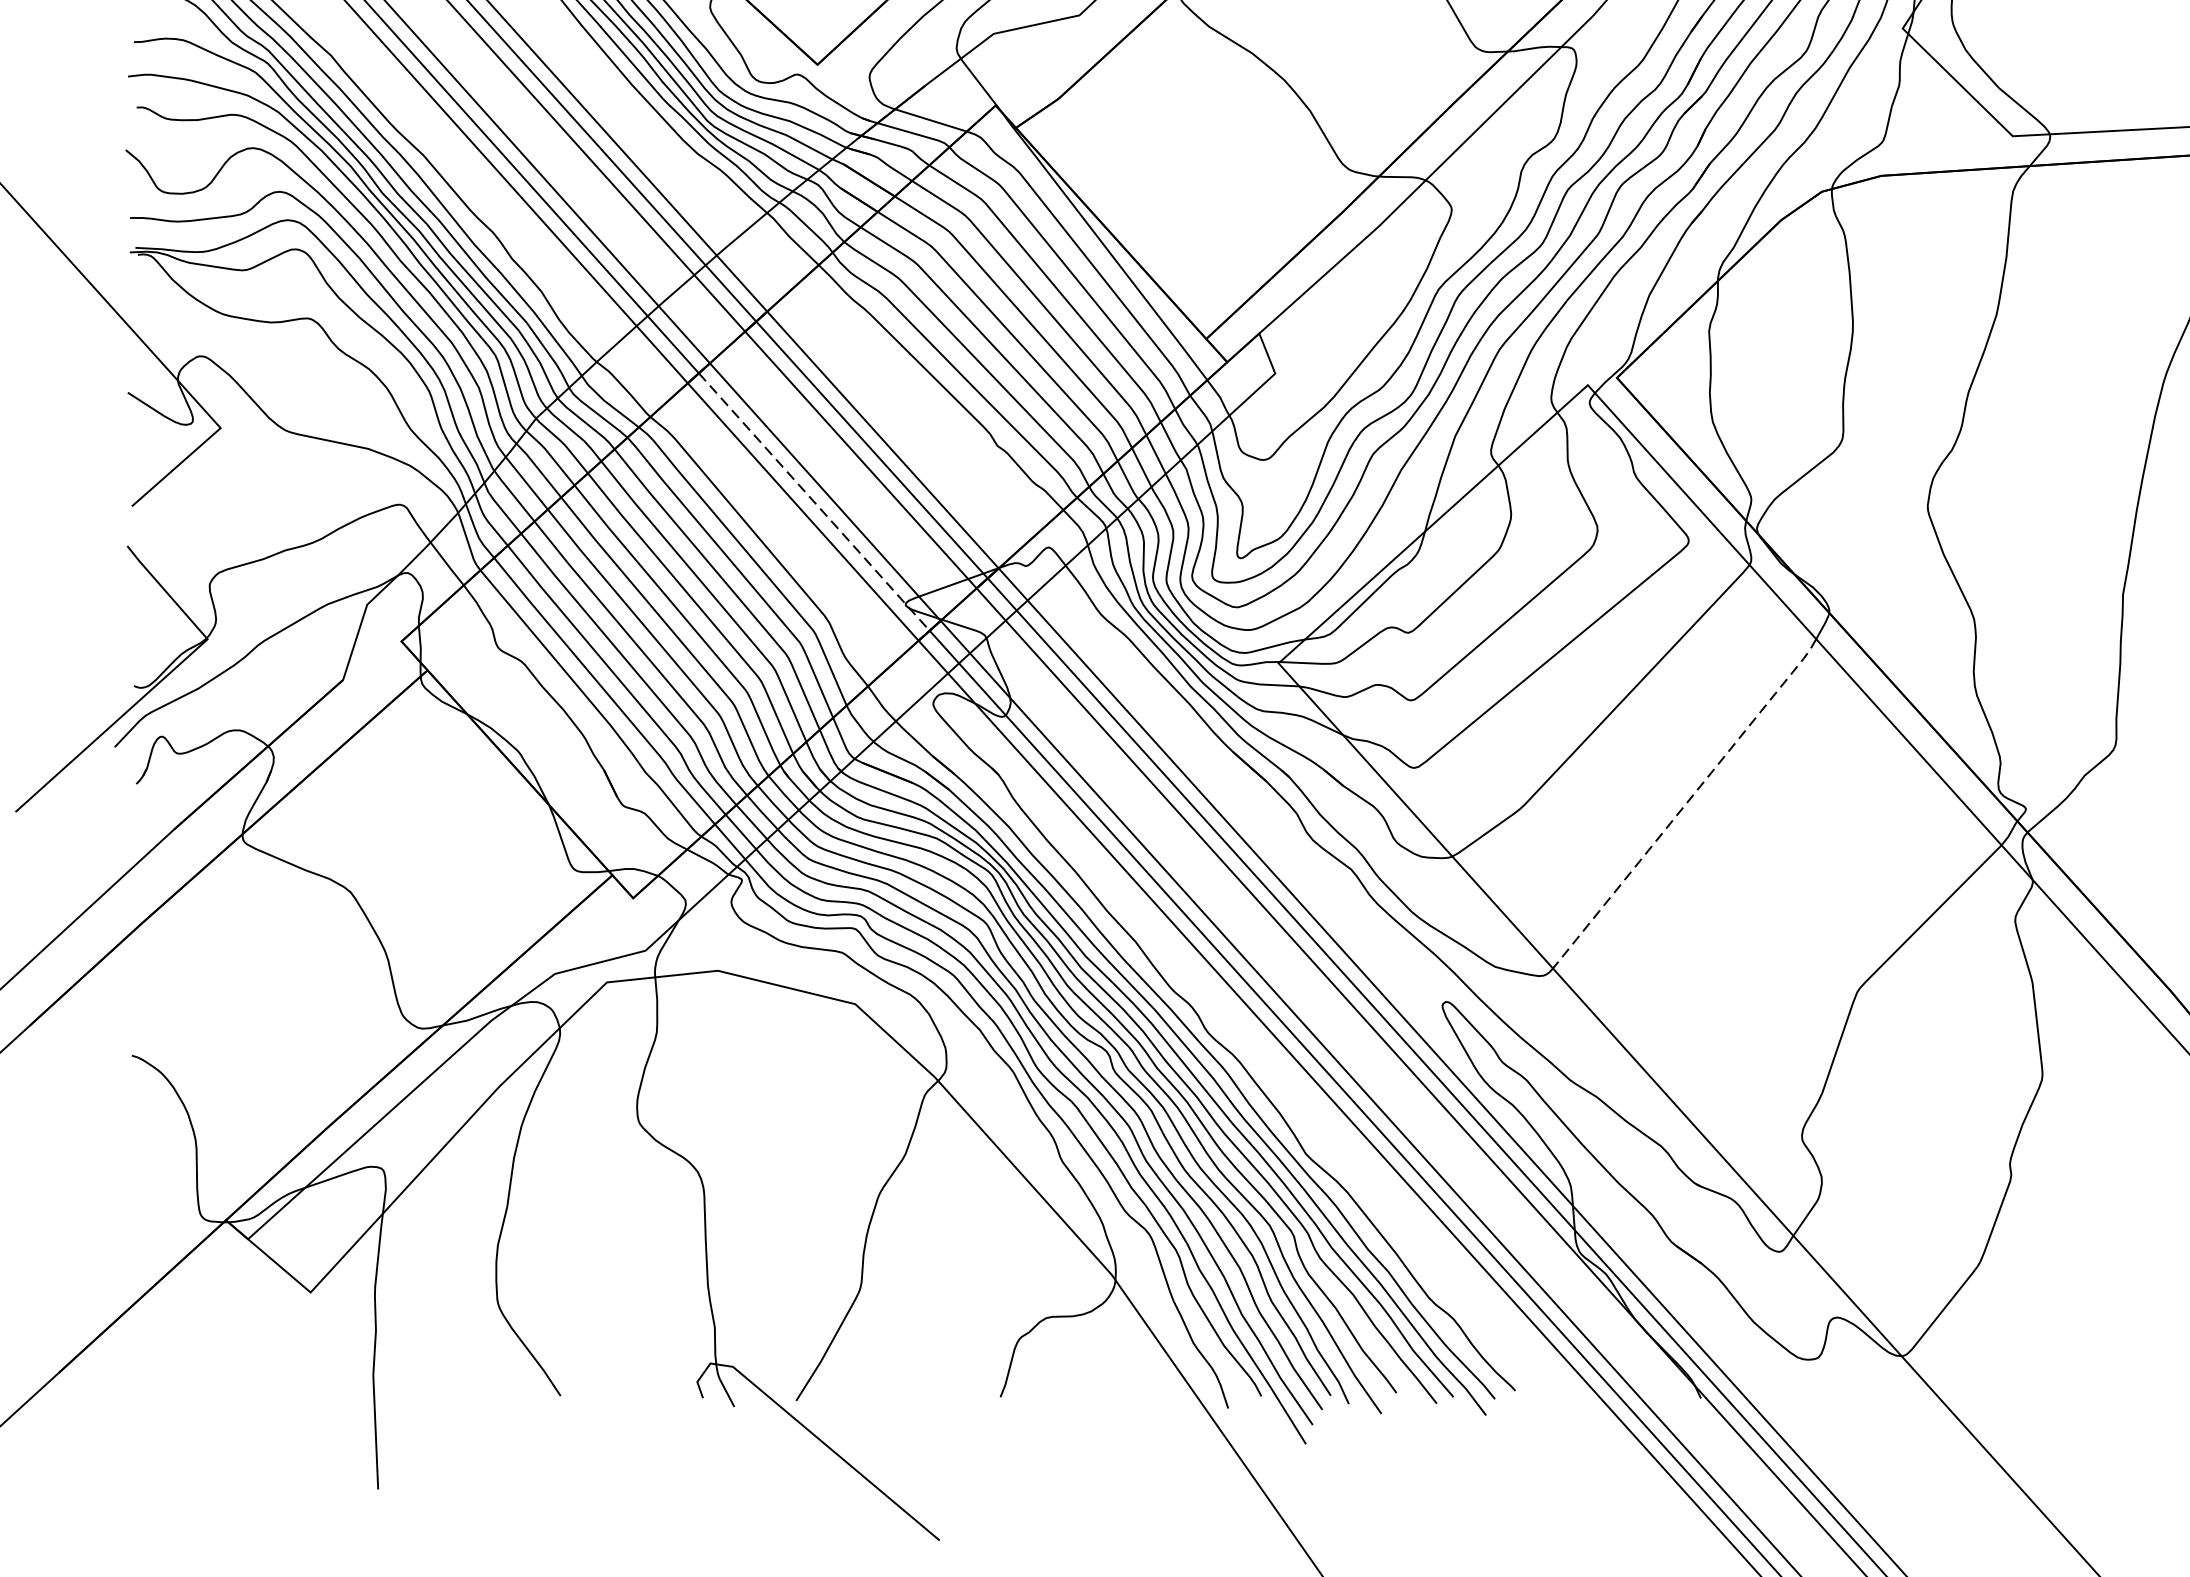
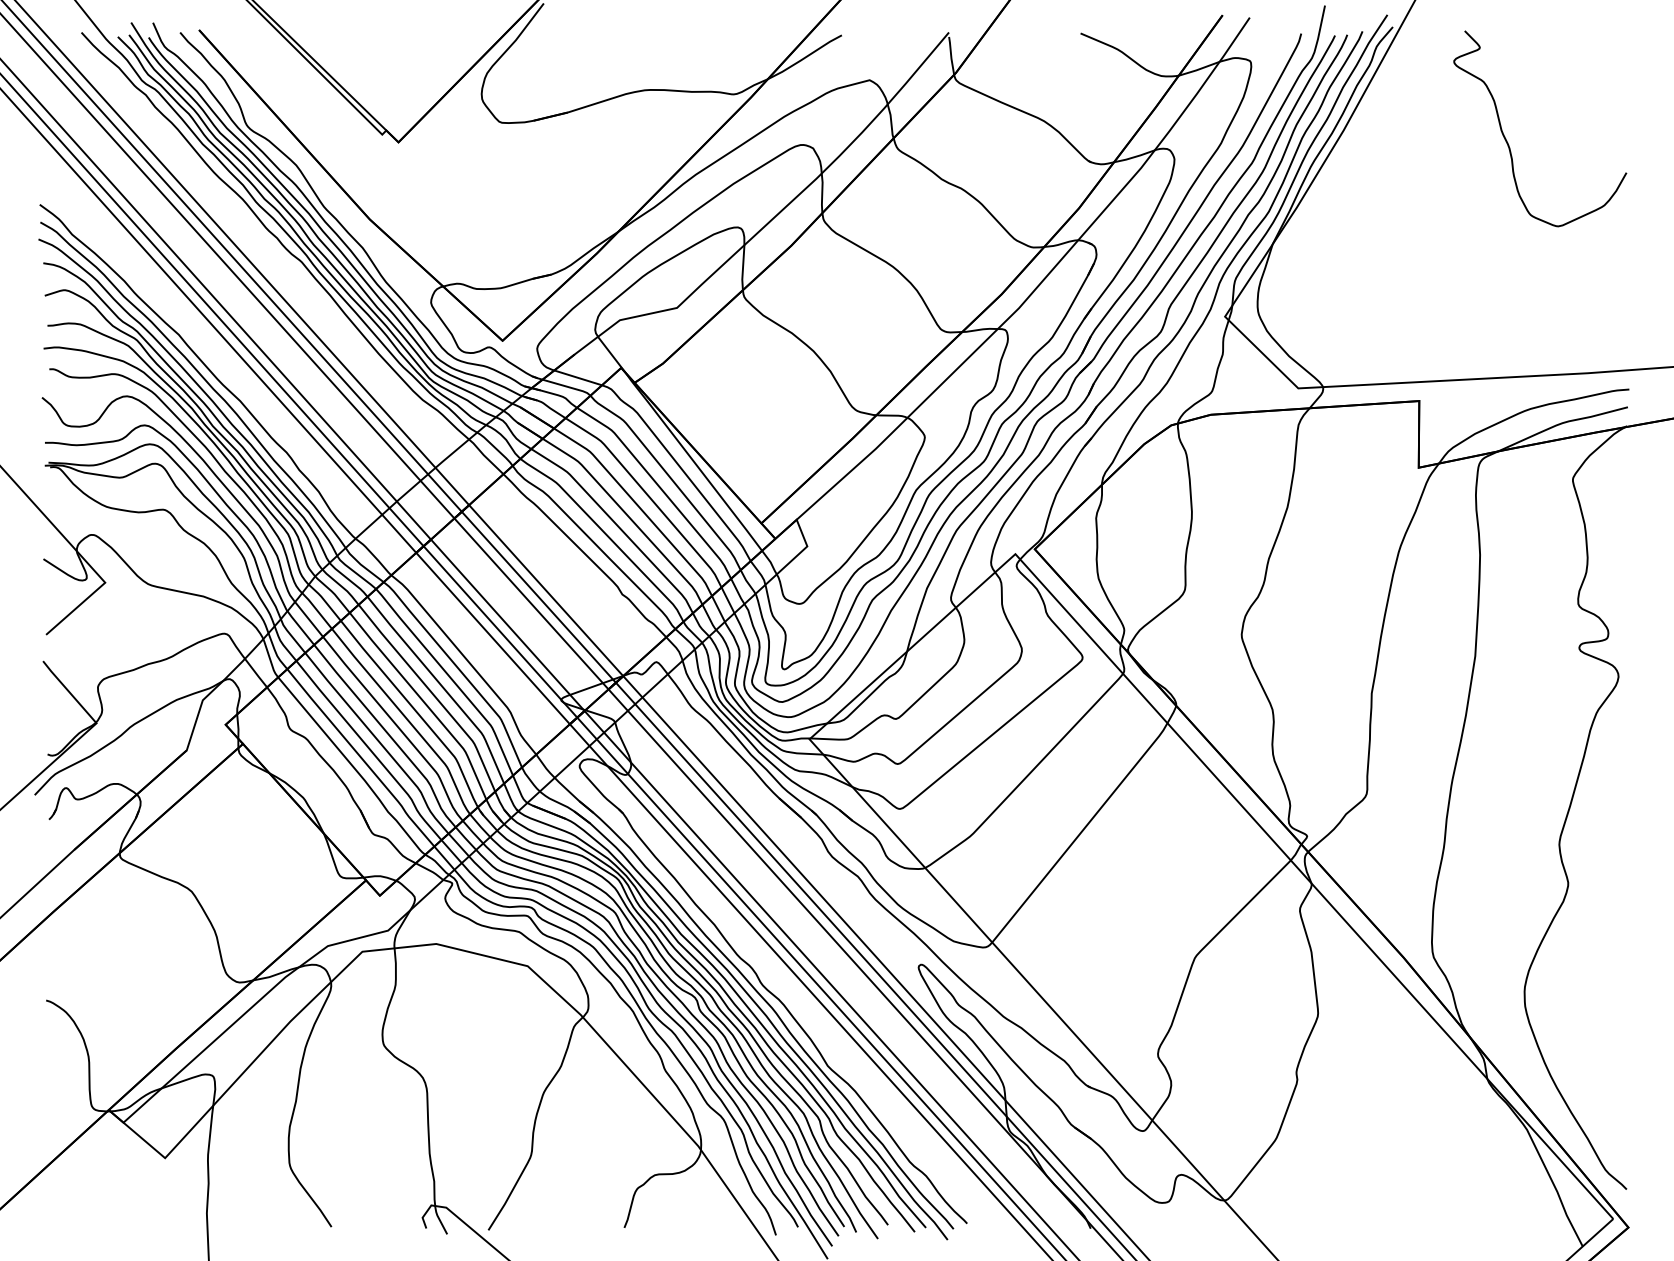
line: (814, 502) -> (500, 632), dashed -> solid
line: (1687, 803) -> (1081, 832), dashed -> solid

